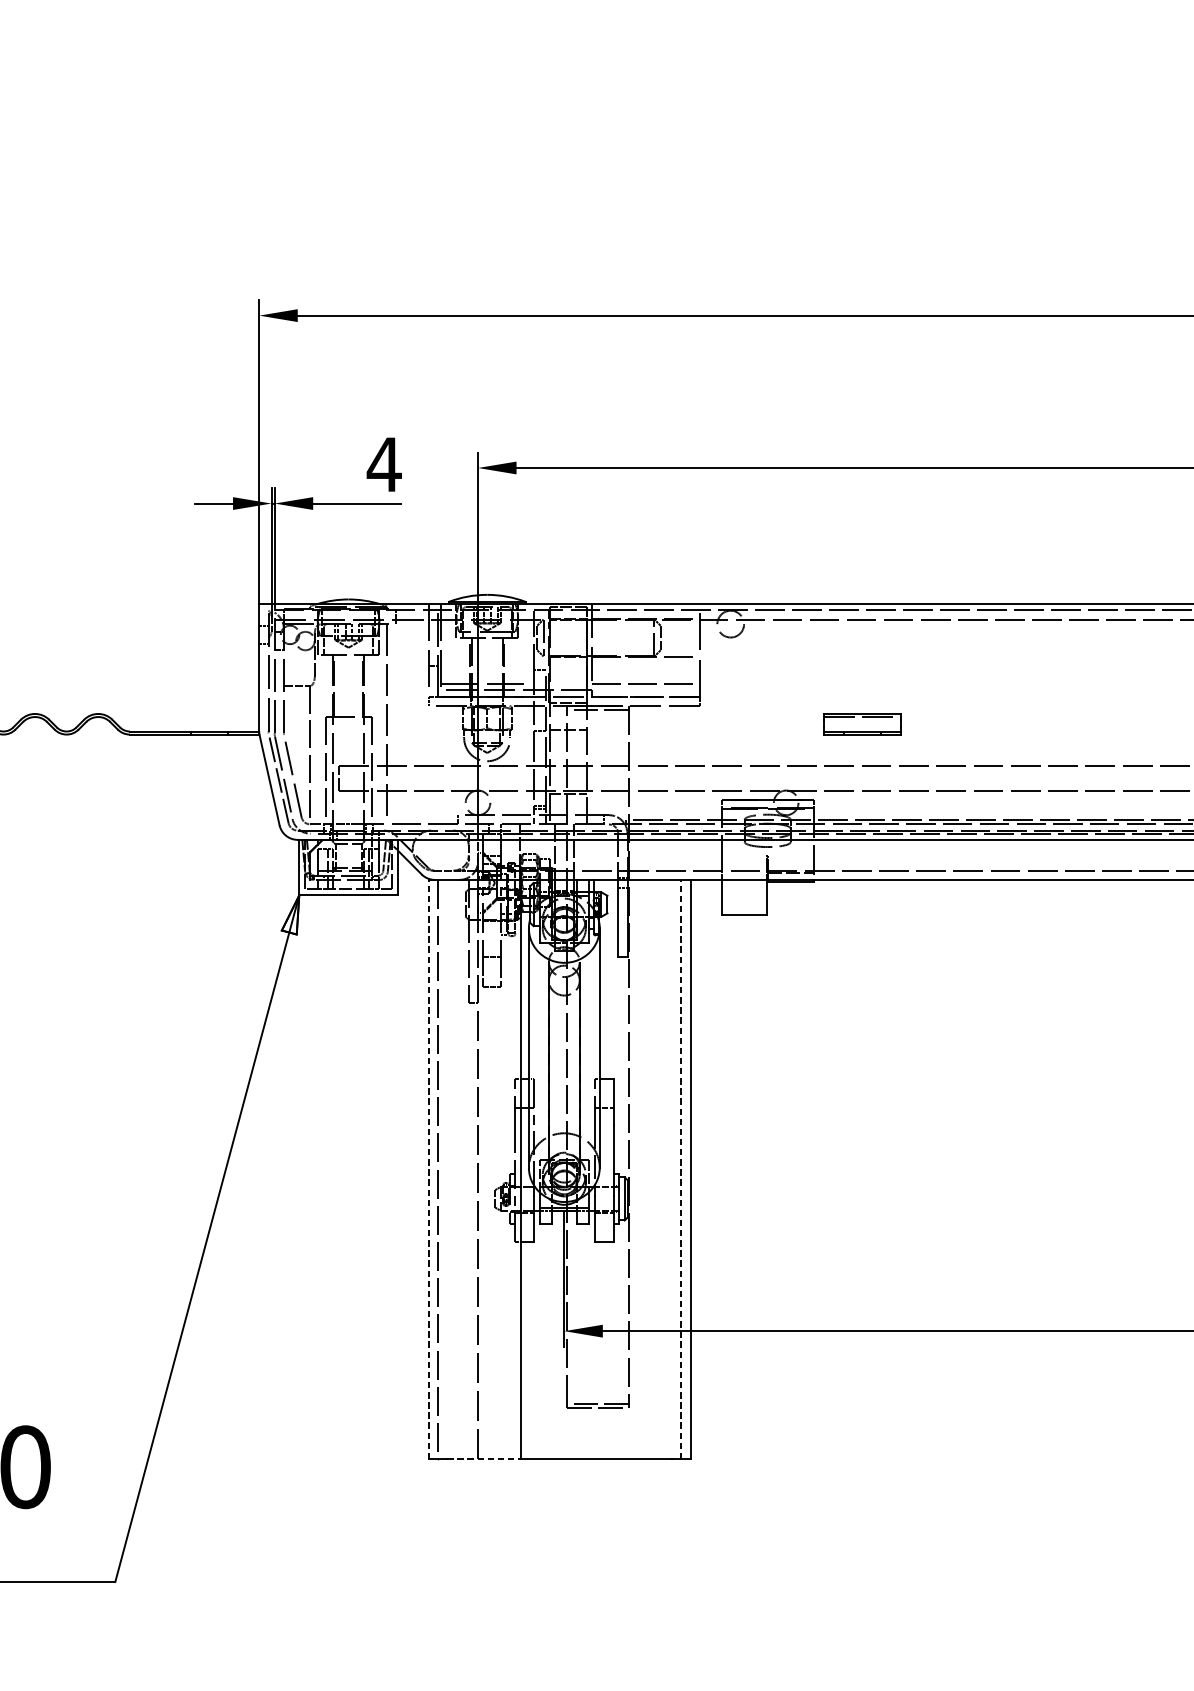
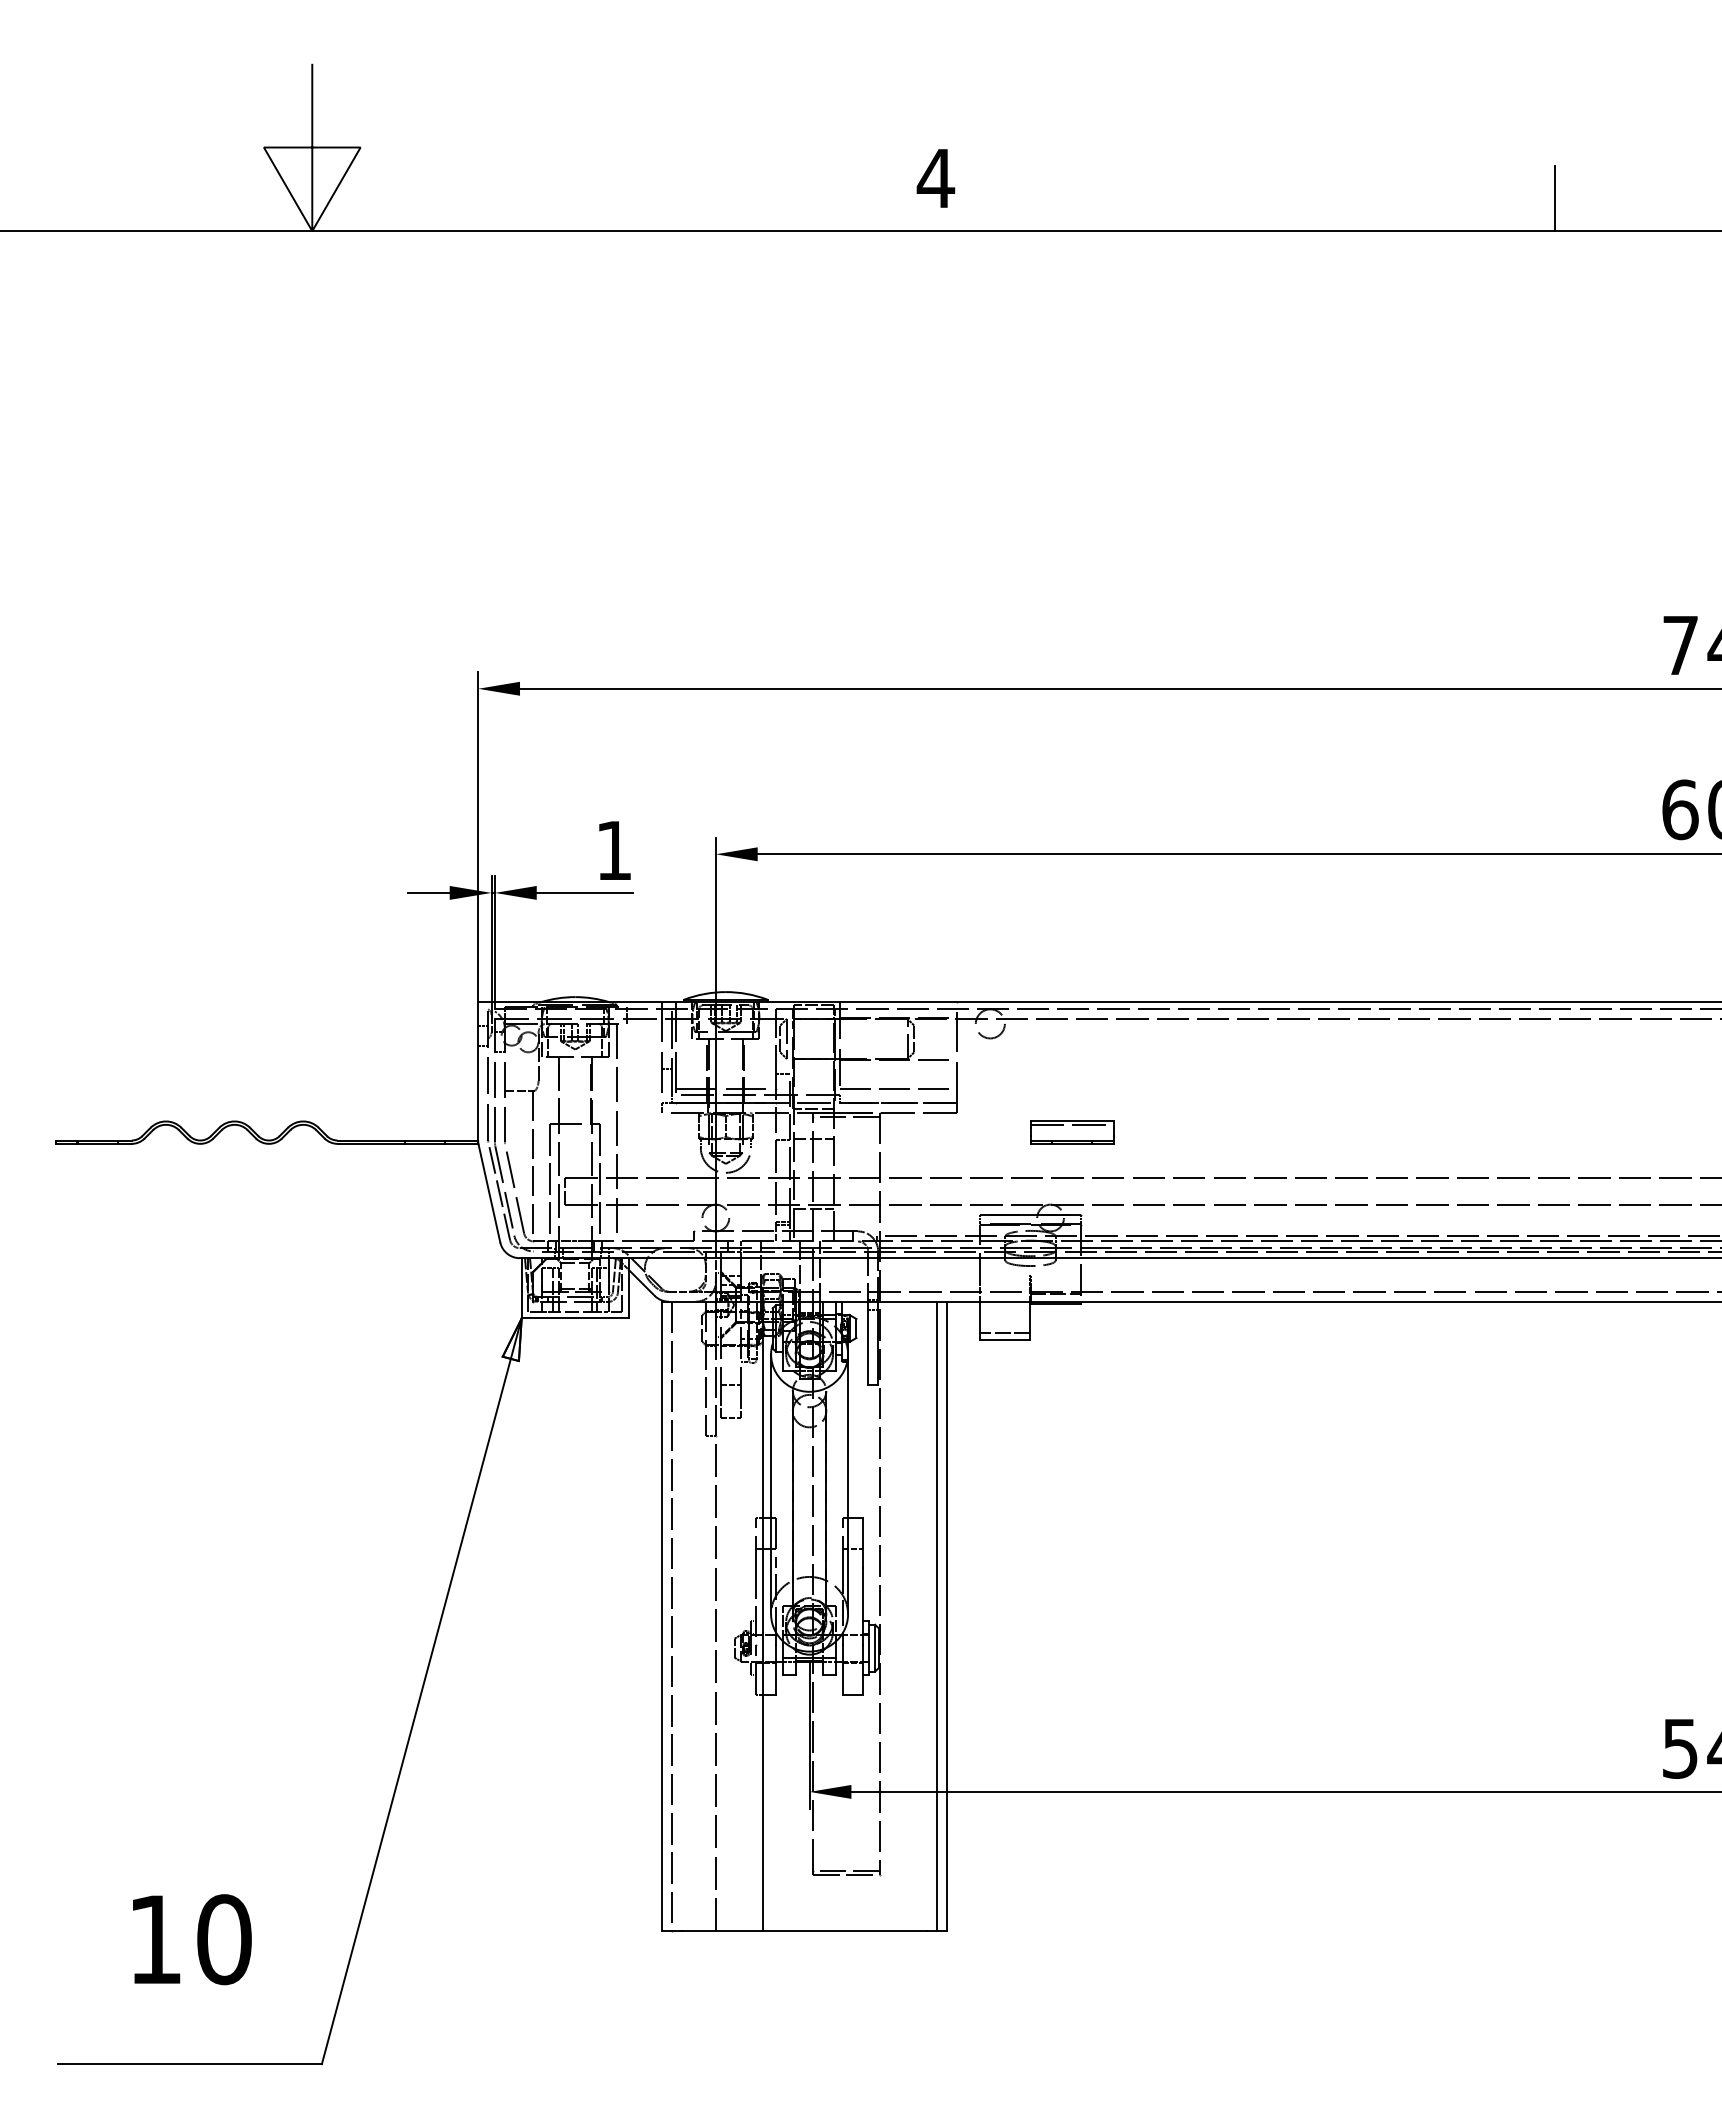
text: (383, 464) -> (613, 850), 4 -> 1
part: (862, 724) -> (1072, 1132), moved
line: (744, 908) -> (1005, 1332), added
line: (428, 1169) -> (662, 1616), dashed -> solid
line: (681, 1169) -> (936, 1616), dashed -> solid
line: (485, 1459) -> (723, 1931), dashed -> solid

